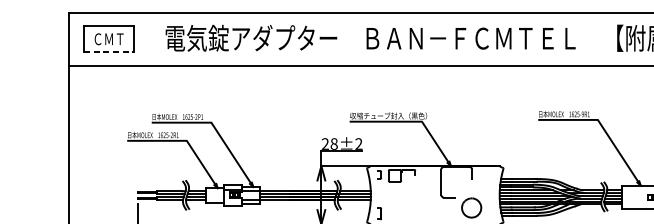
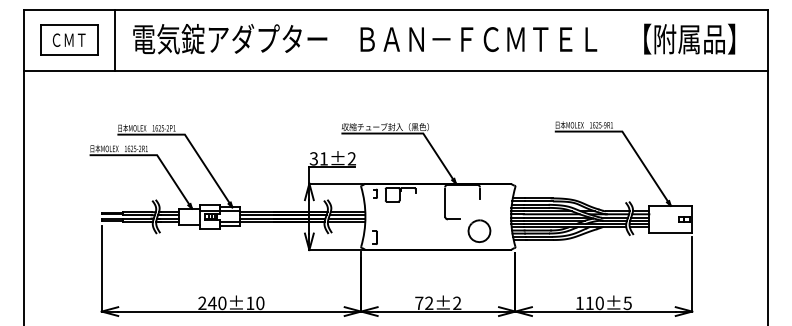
line: (149, 38) -> (114, 39), added
line: (109, 52) -> (69, 55), dashed -> solid
text: (329, 143) -> (318, 158), 28±2 -> 31±2

